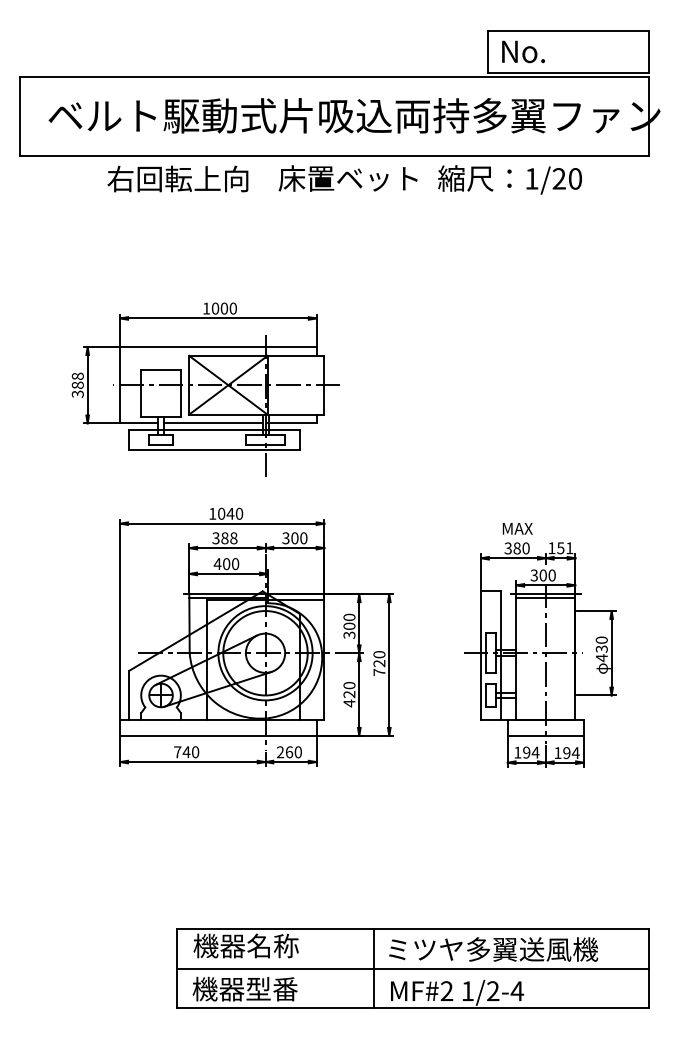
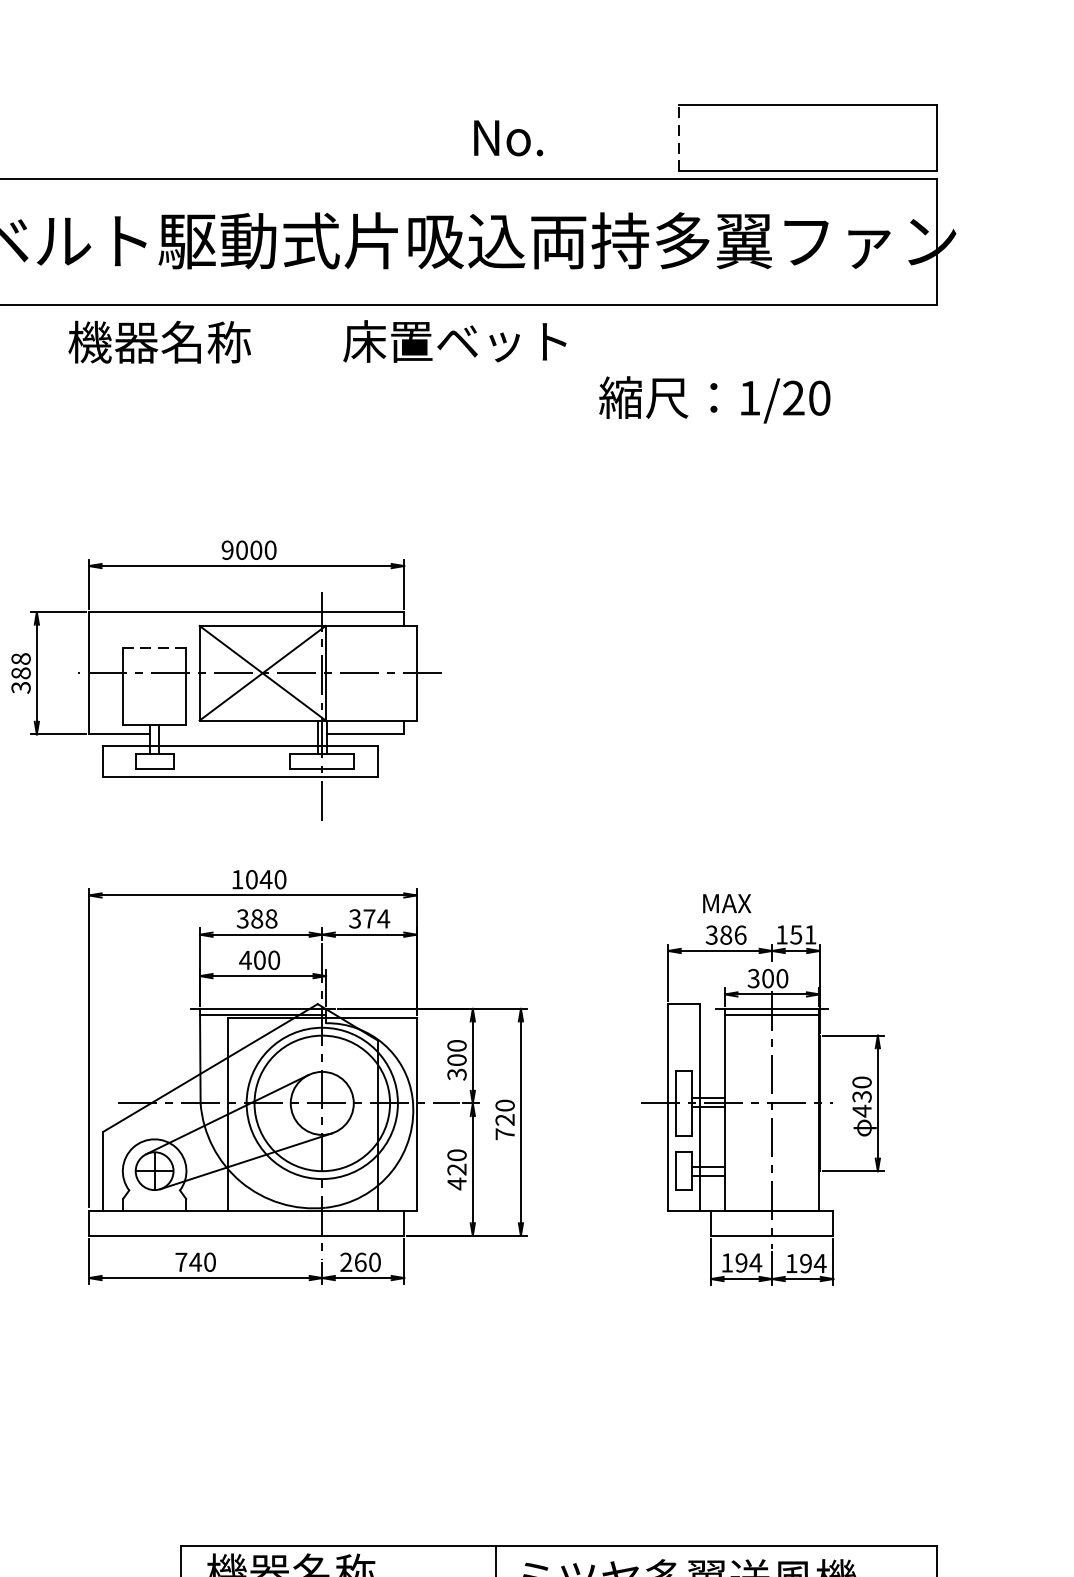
line: (487, 51) -> (678, 137), solid -> dashed
text: (523, 51) -> (508, 137), moved
text: (177, 178) -> (181, 341), 右回転上向 -> 機器名称
text: (509, 179) -> (713, 399), moved
text: (206, 308) -> (227, 550), 1000 -> 9000
line: (161, 369) -> (155, 647), solid -> dashed
line: (212, 423) -> (237, 734), removed
text: (299, 538) -> (376, 919), 300 -> 374
text: (525, 548) -> (739, 935), 380 -> 386

